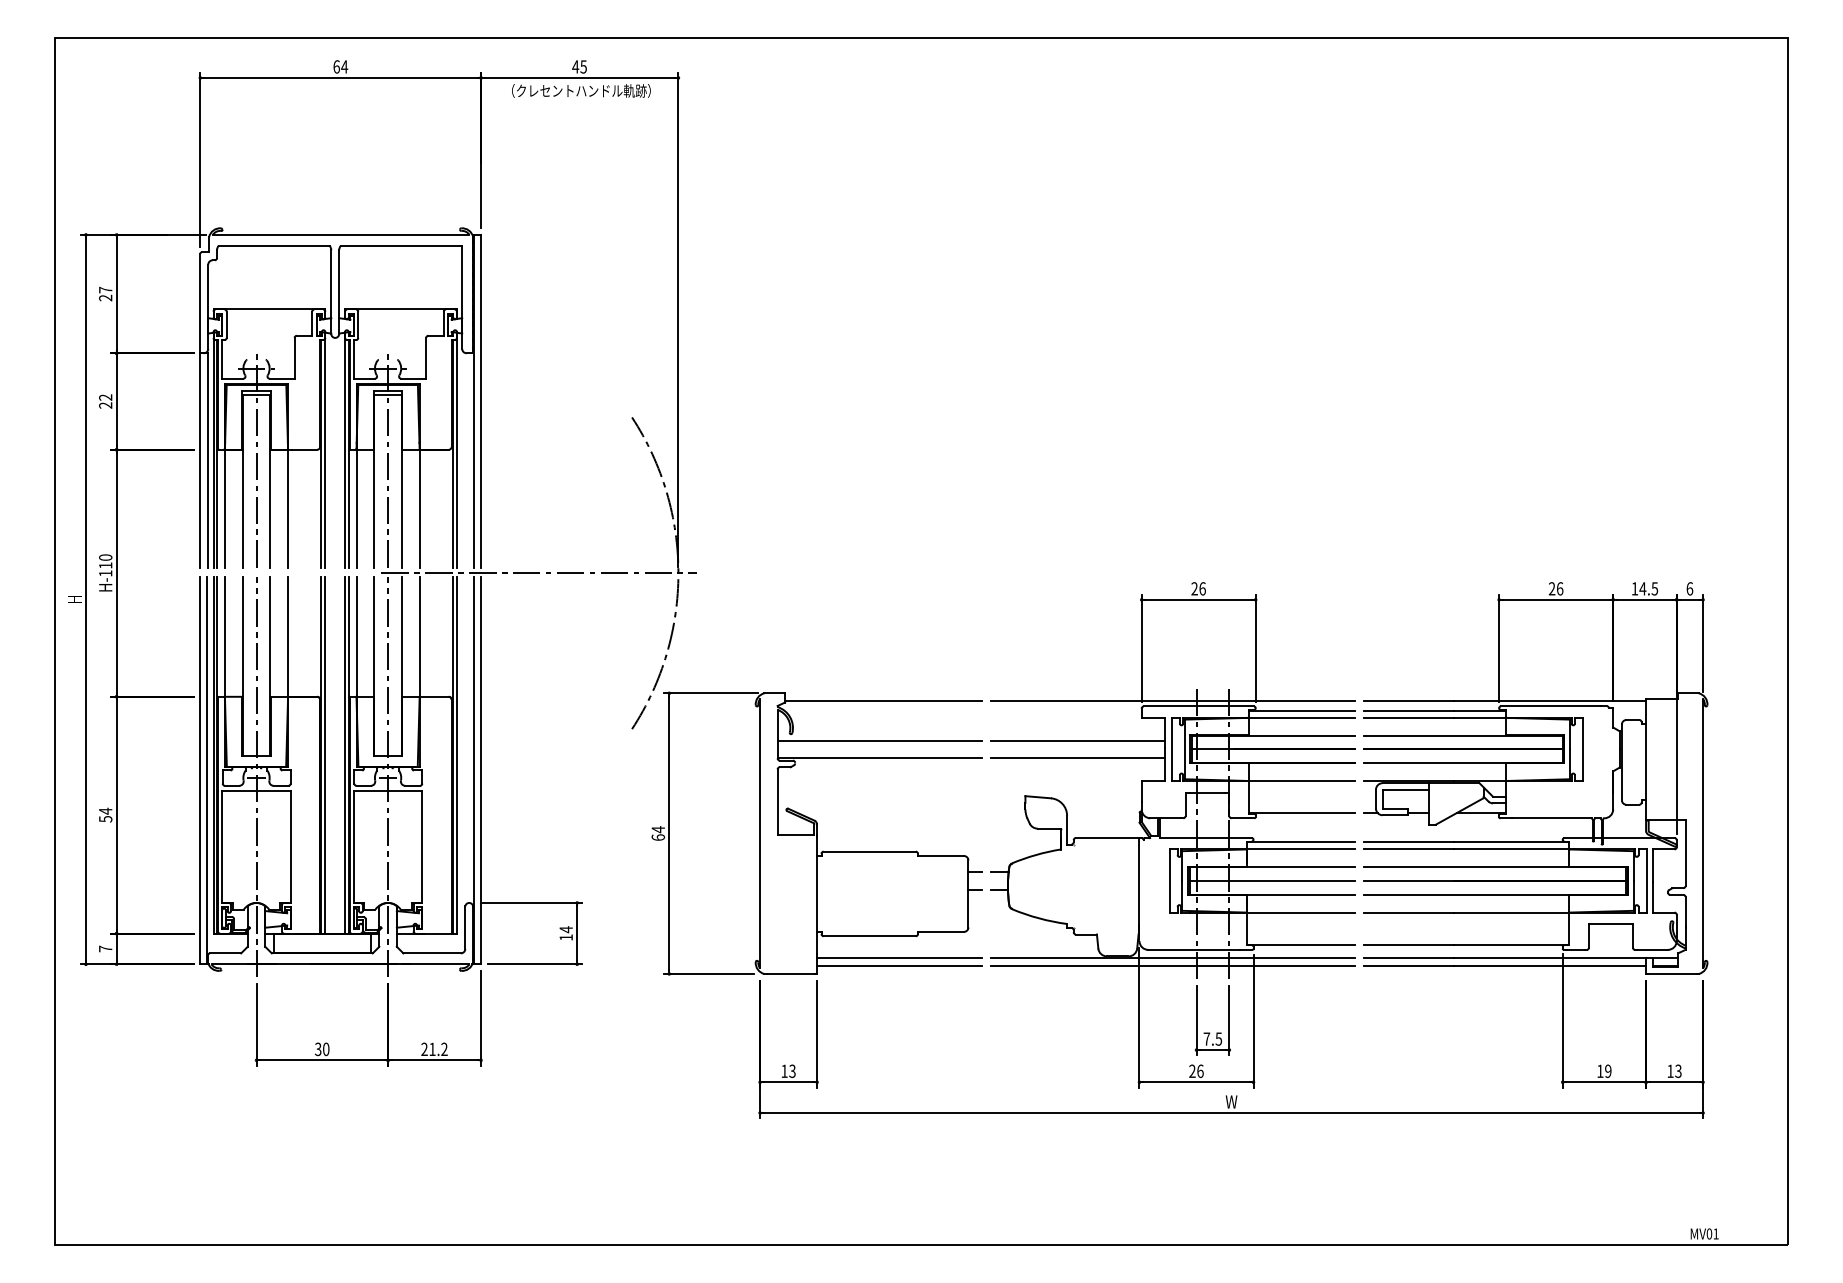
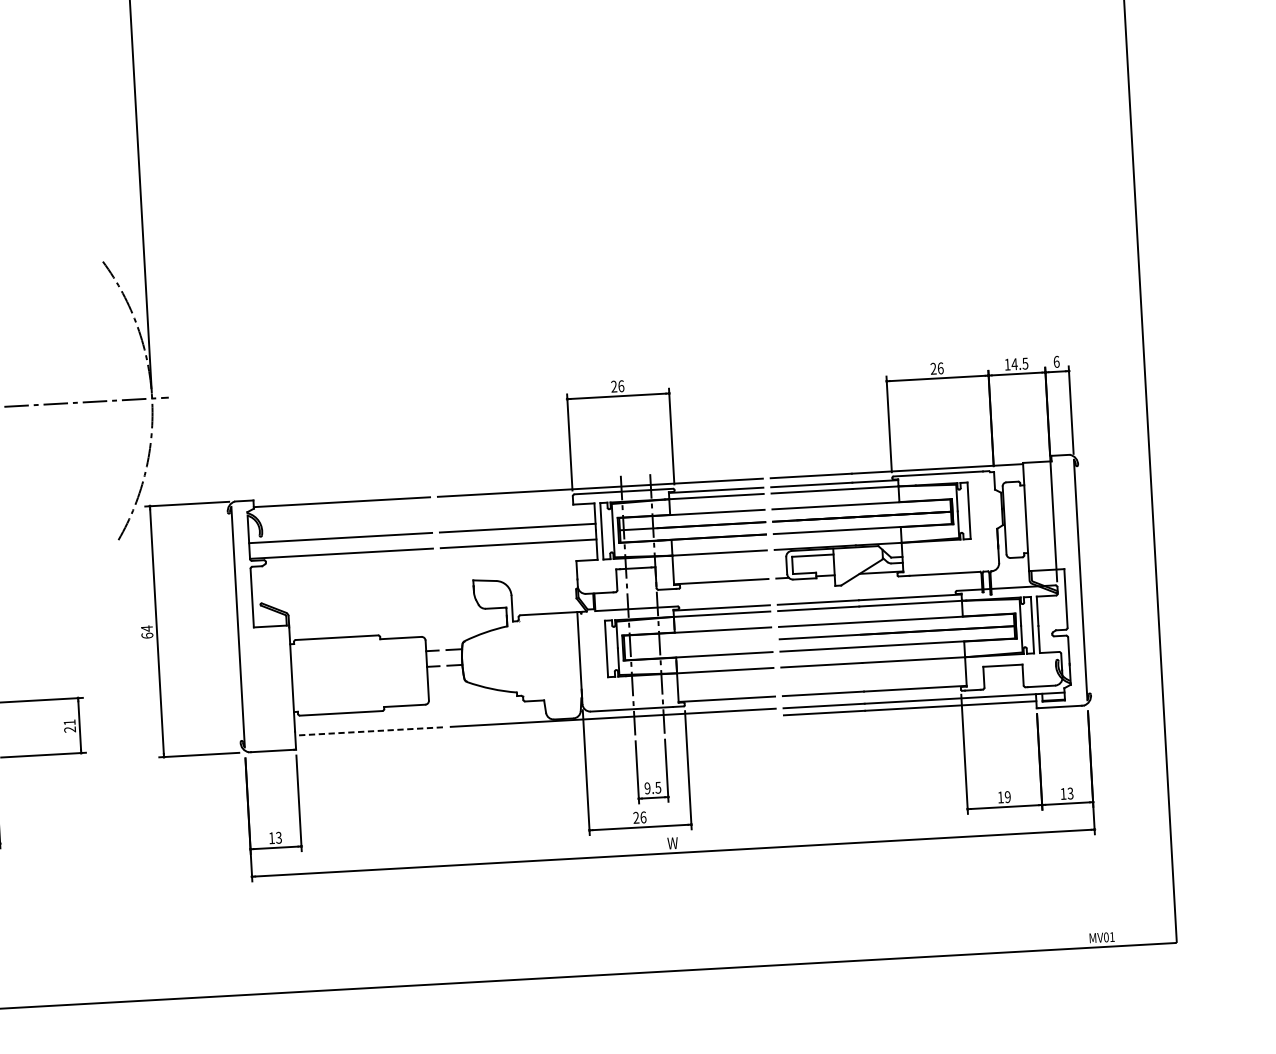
line: (1271, 881) -> (697, 644), removed
text: (565, 933) -> (69, 726), 14 -> 21
line: (899, 958) -> (368, 731), solid -> dashed
line: (899, 966) -> (369, 738), removed
line: (1172, 966) -> (613, 725), removed
text: (1206, 1038) -> (647, 787), 7.5 -> 9.5

